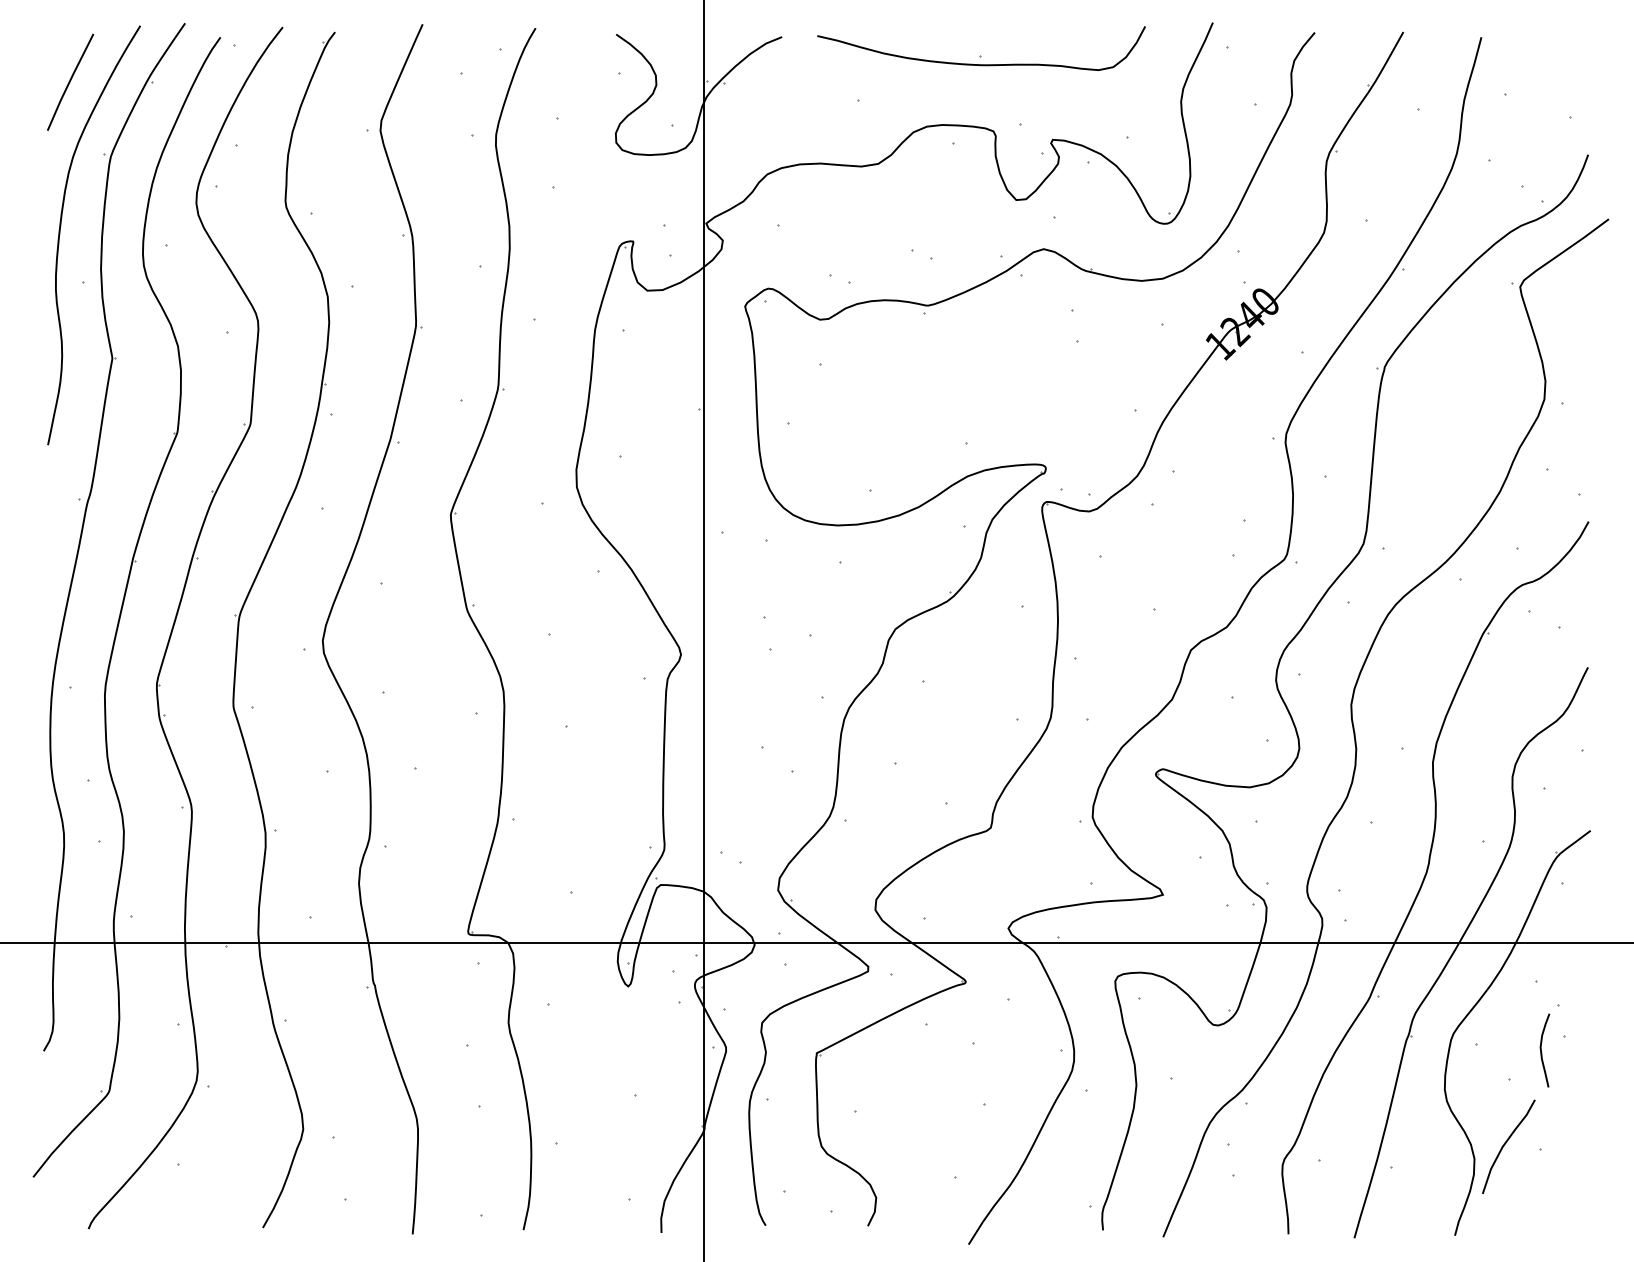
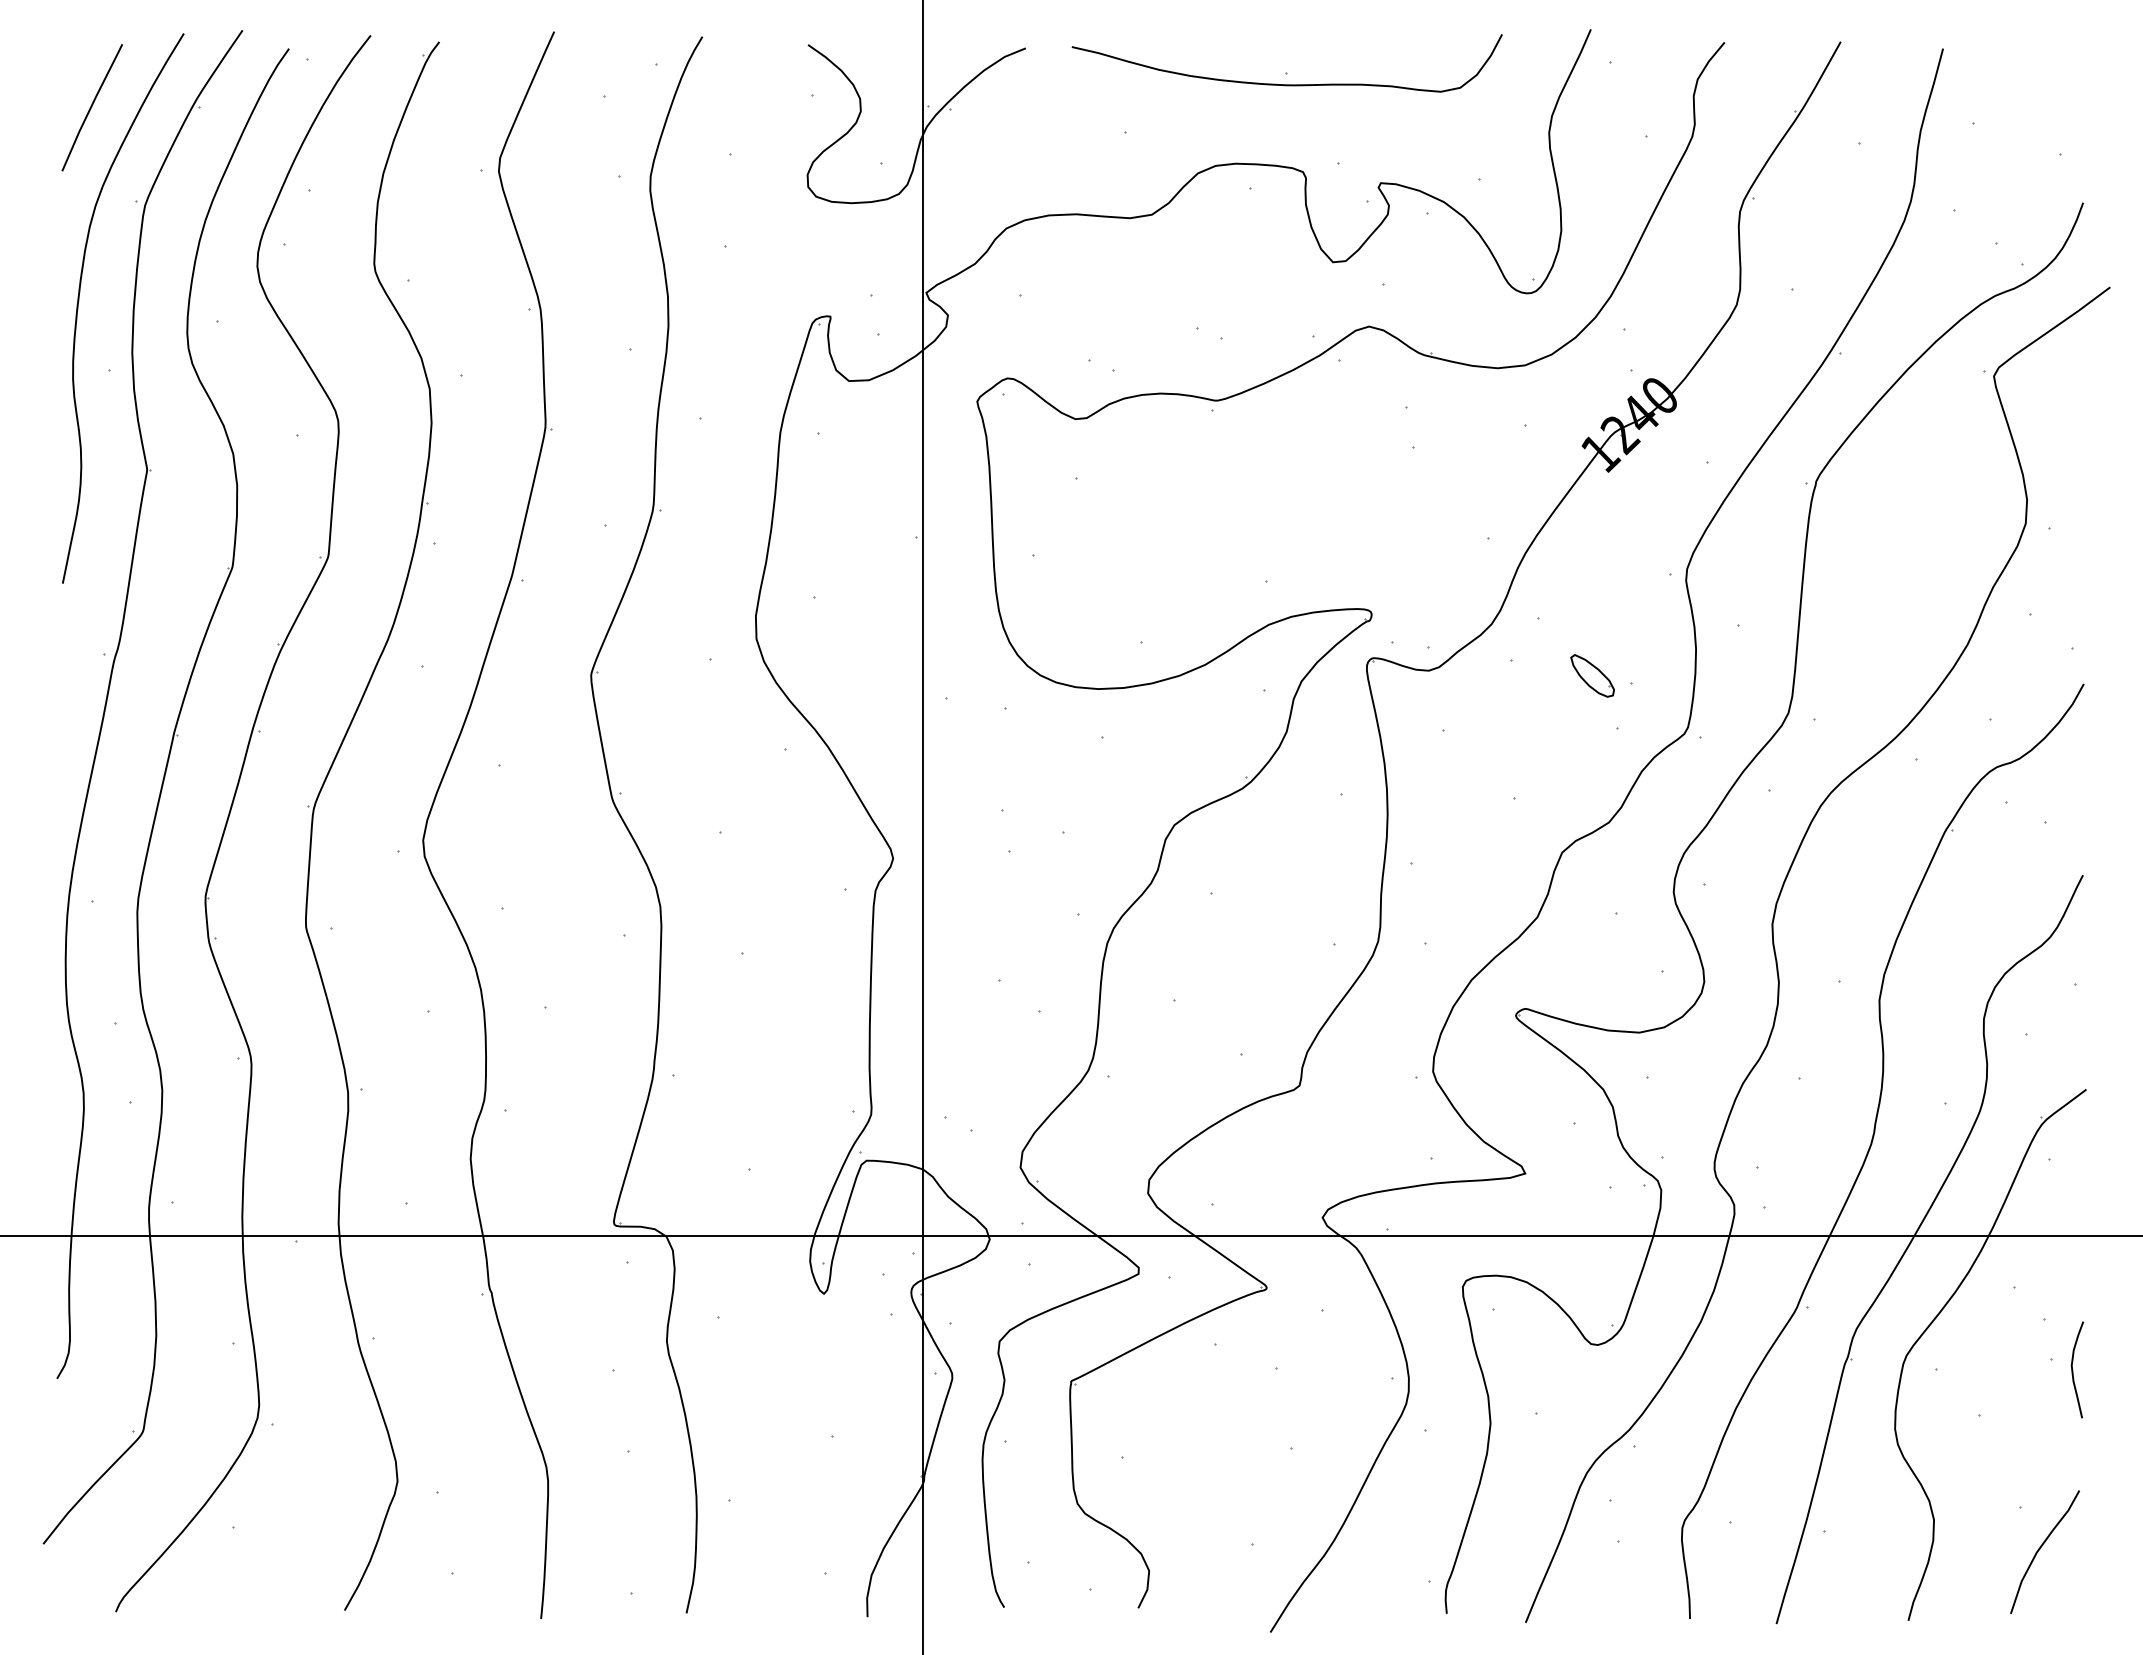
part: (1214, 515) -> (1592, 675), added
curve: (1541, 1050) -> (2073, 1369), moved
curve: (1505, 1144) -> (2040, 1549), moved

